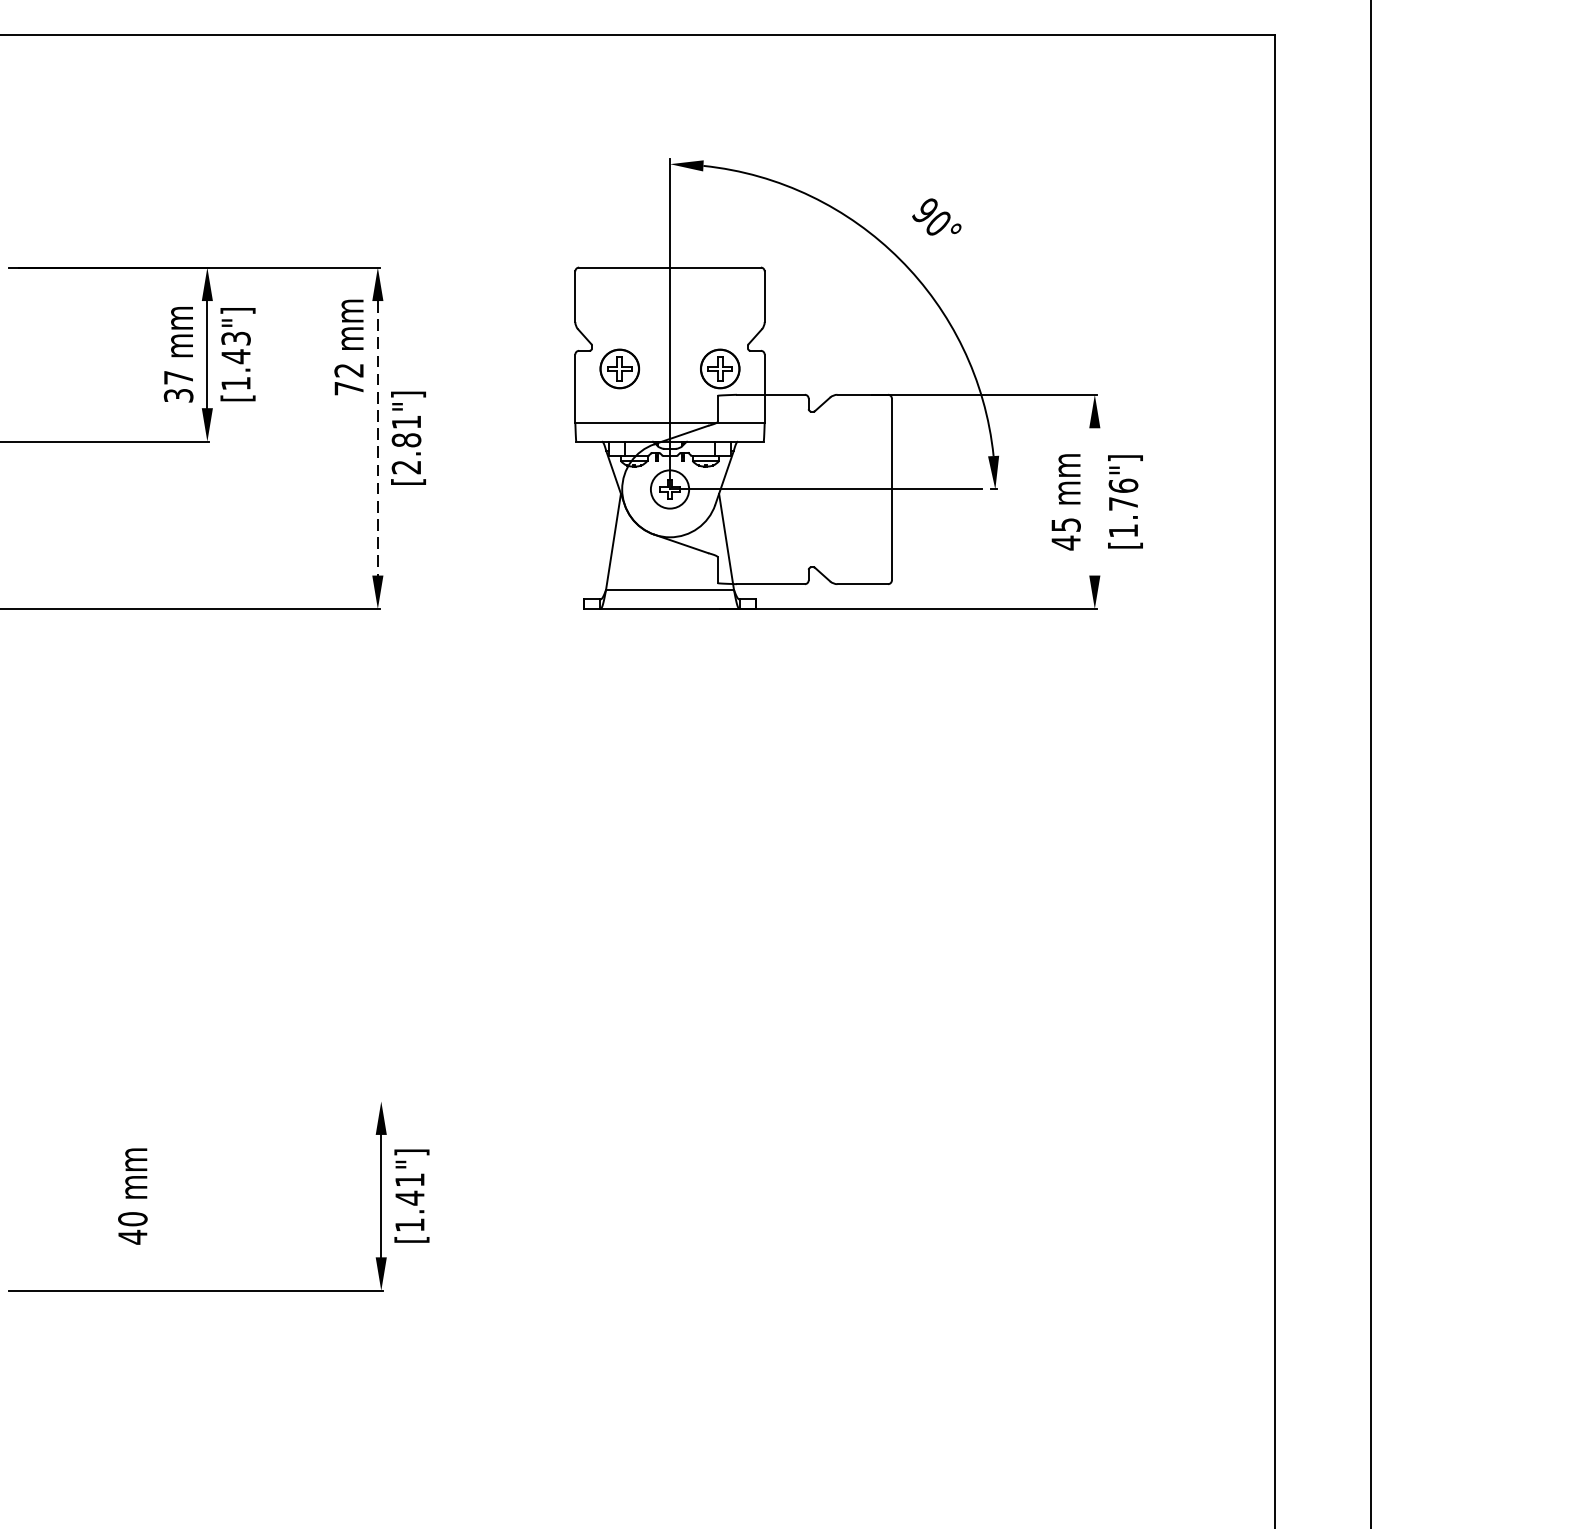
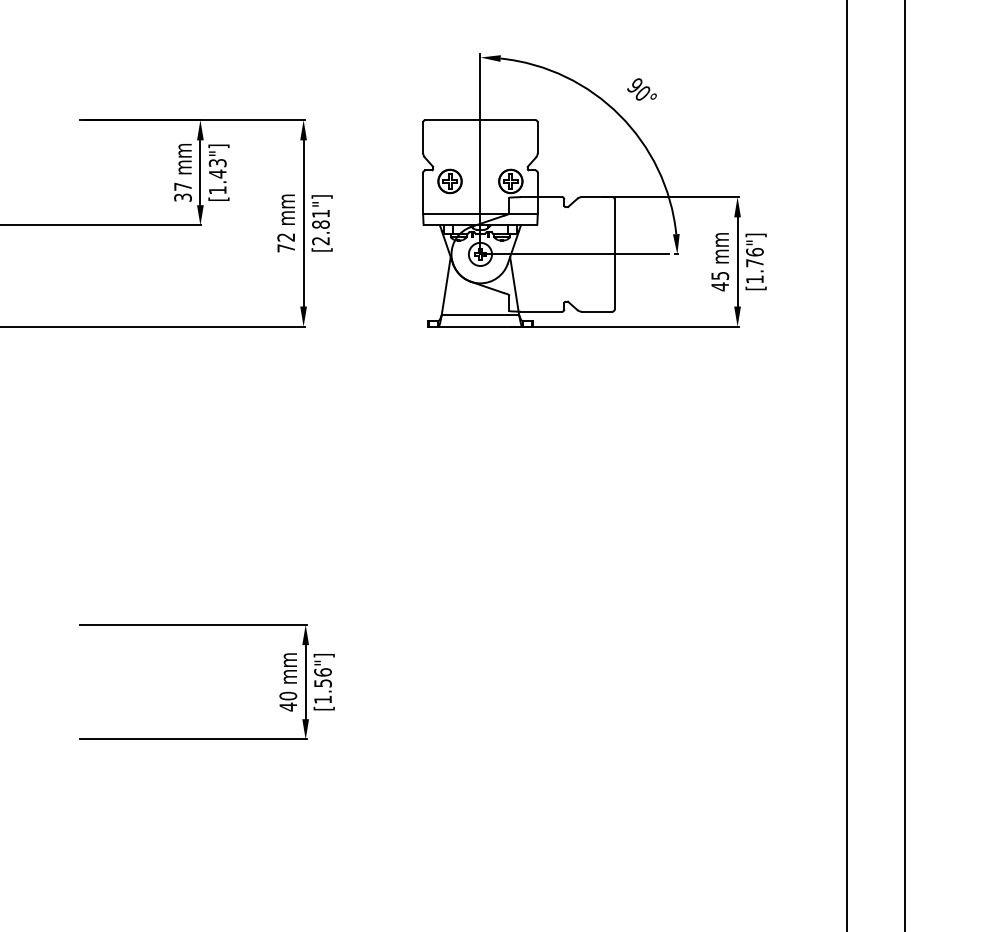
text: (347, 347) -> (285, 223), moved
line: (377, 438) -> (303, 223), dashed -> solid
line: (1094, 501) -> (737, 261), added
line: (195, 1100) -> (193, 624), added
text: (409, 1188) -> (322, 677), [1.41"] -> [1.56"]
text: (133, 1196) -> (288, 682), moved

